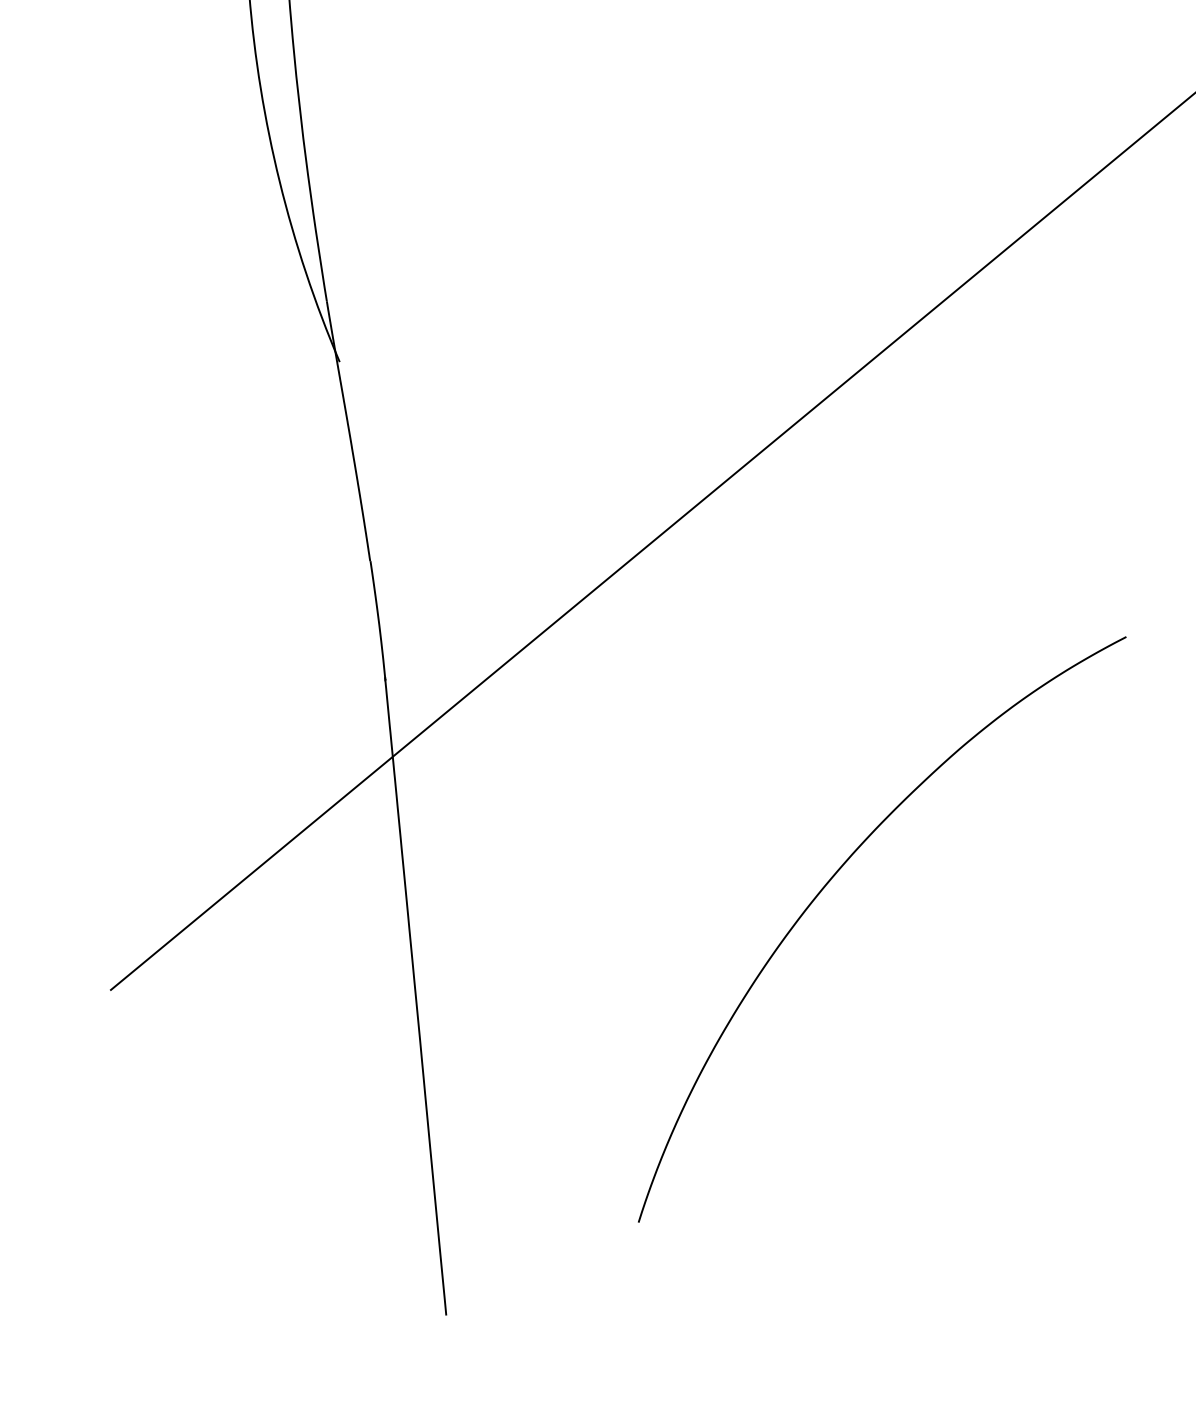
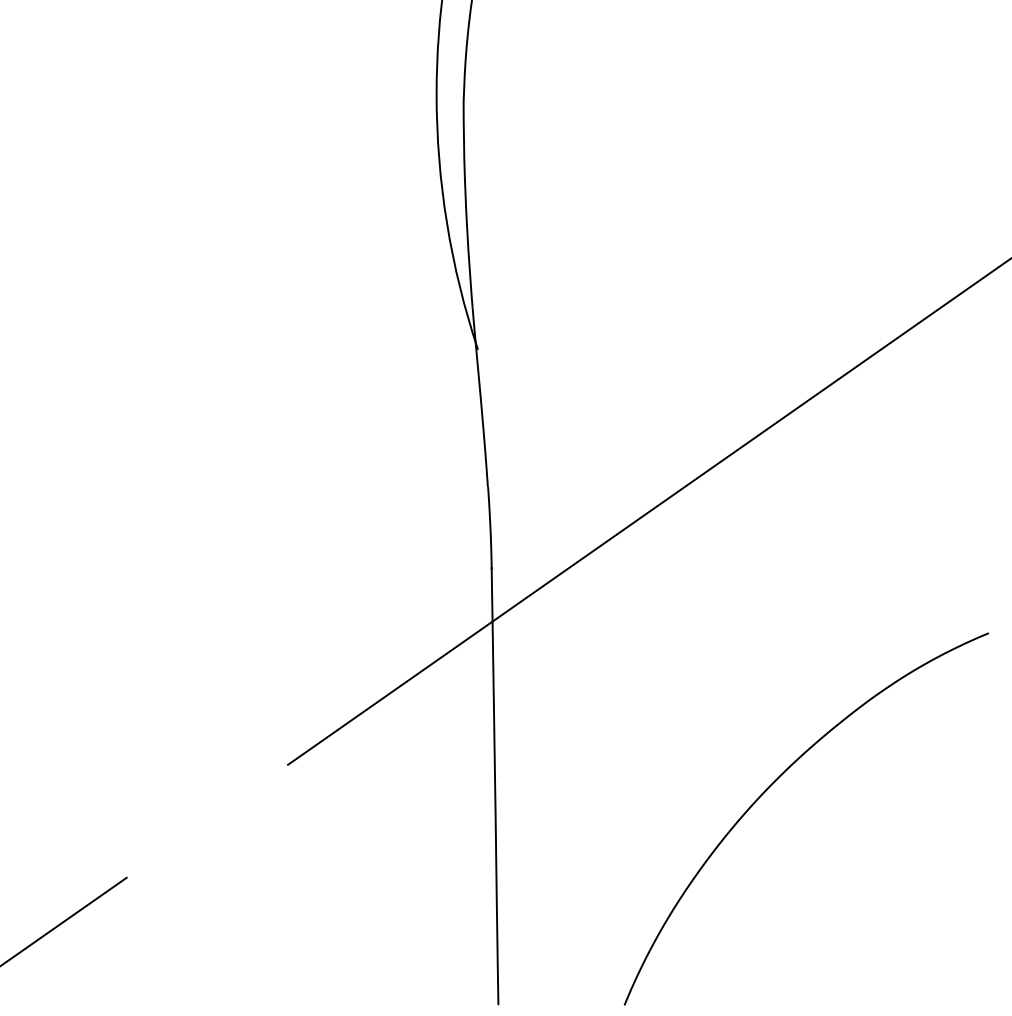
curve: (828, 884) -> (772, 785), moved

